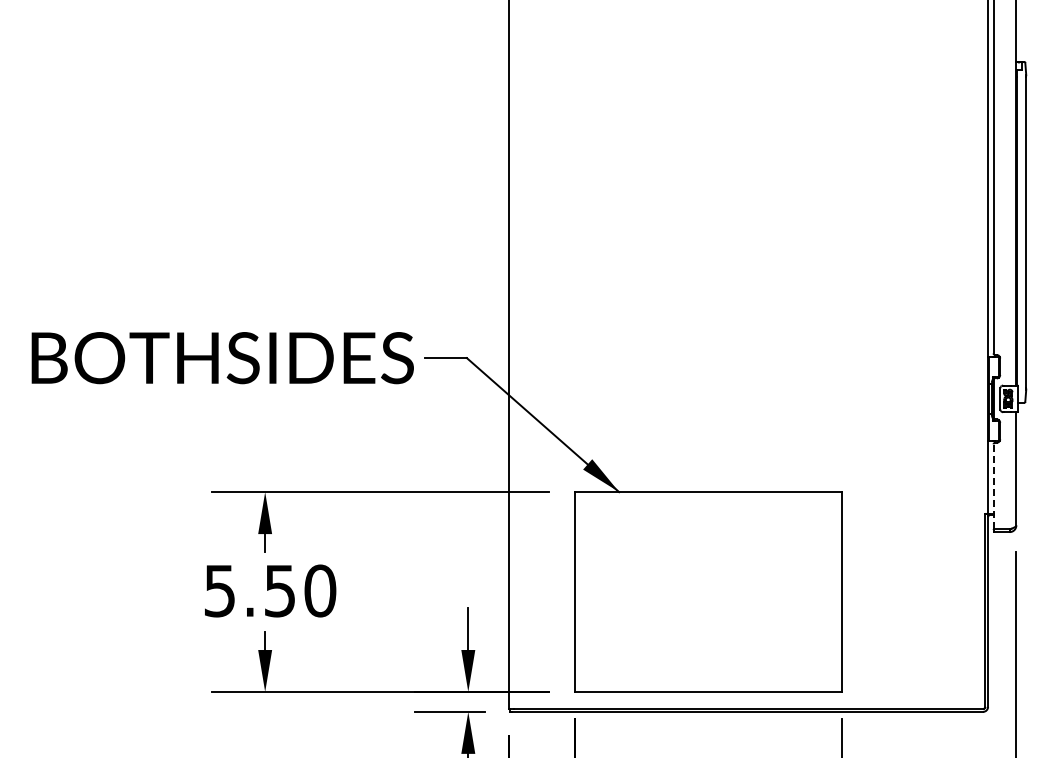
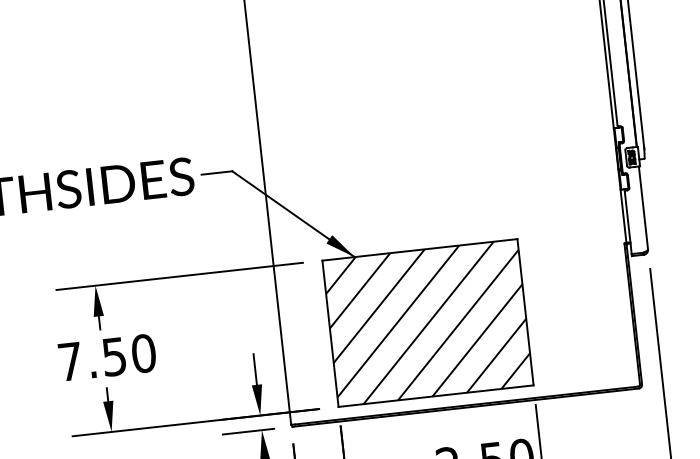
line: (993, 486) -> (628, 222), dashed -> solid
text: (219, 591) -> (70, 362), 5.50 -> 7.50
hatch: (708, 591) -> (428, 322), added

